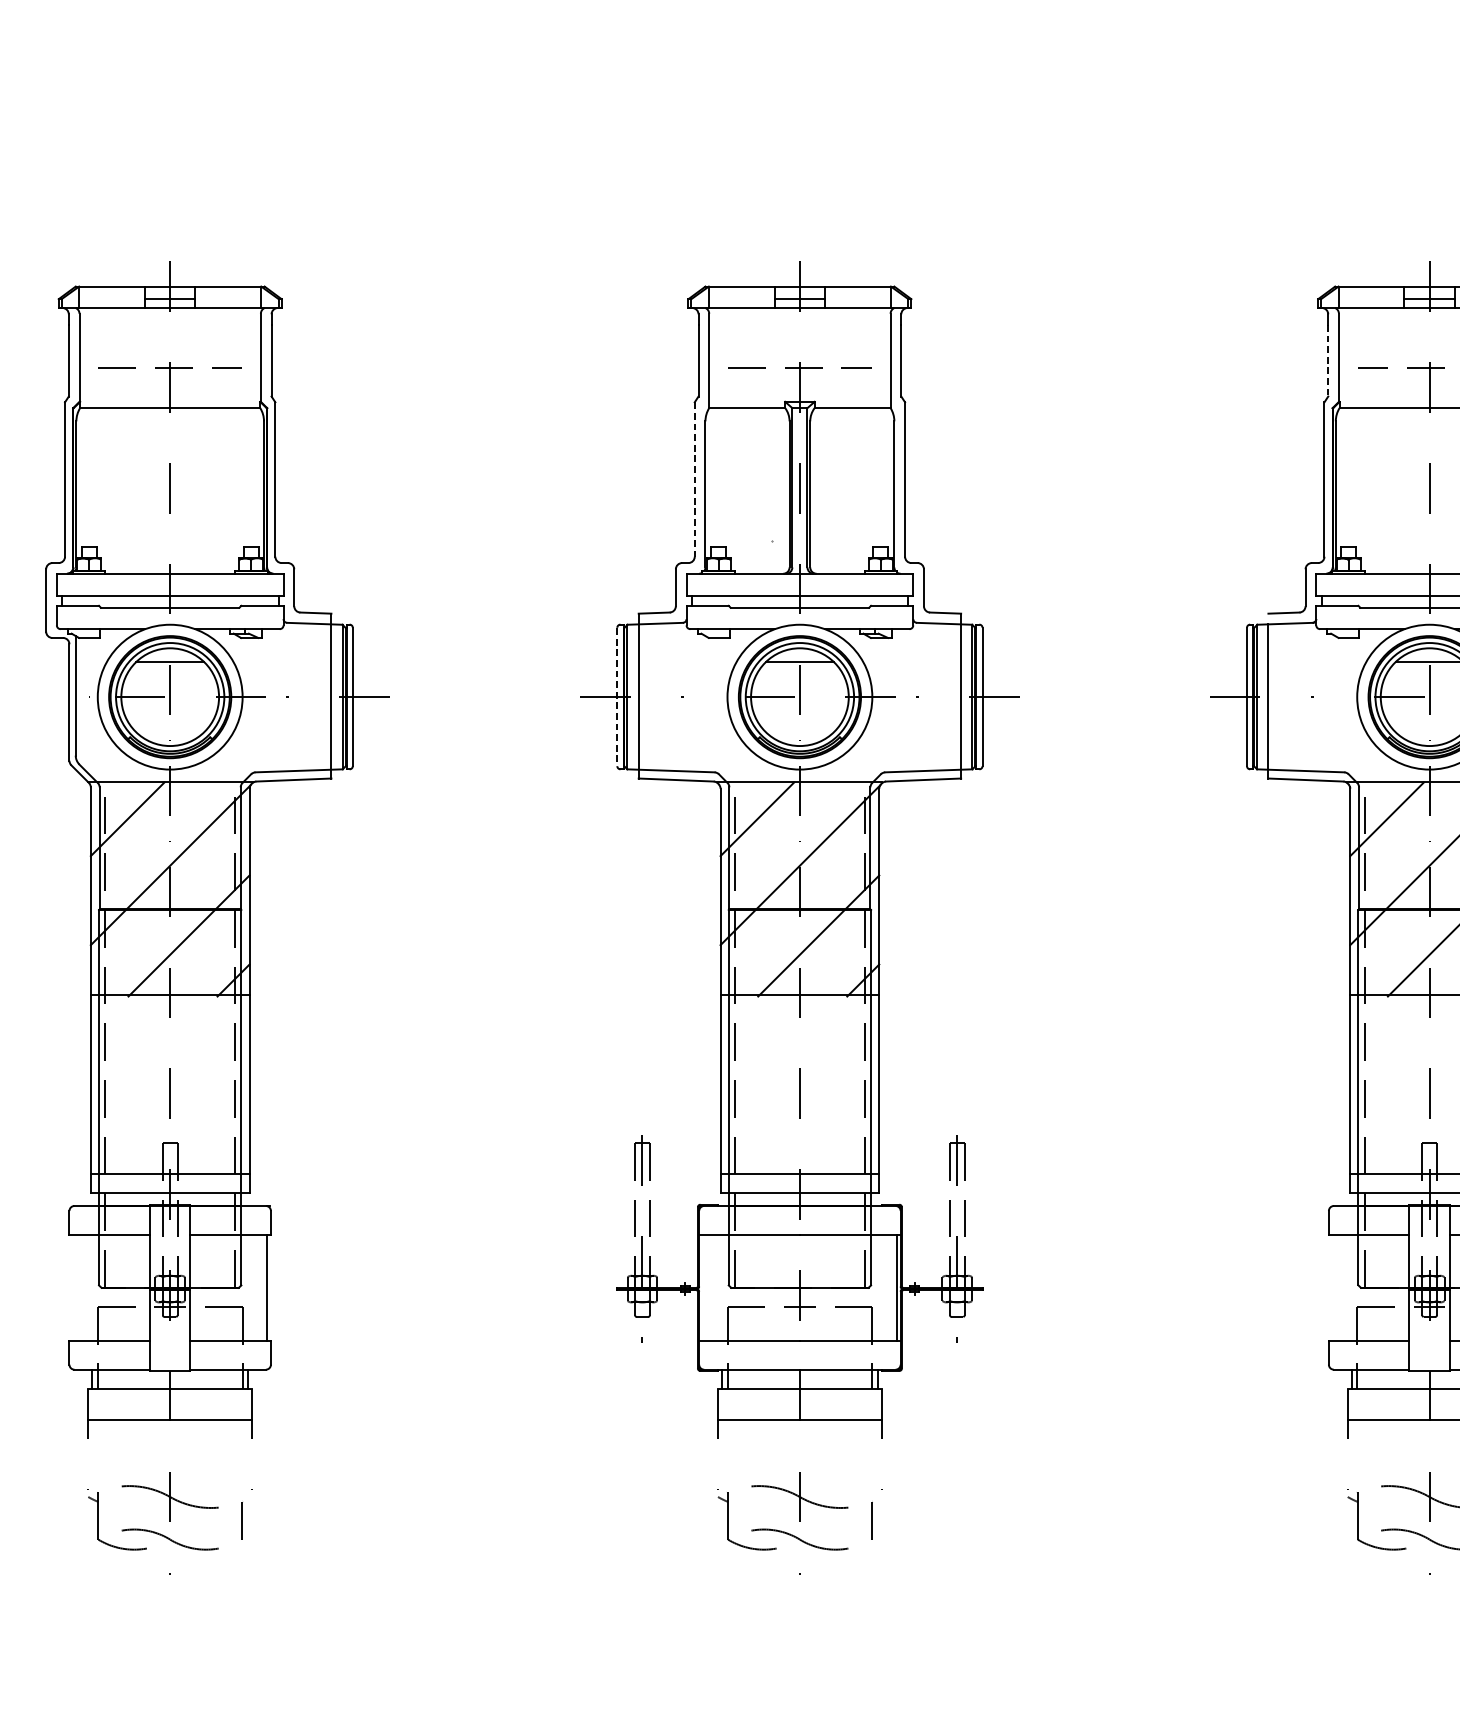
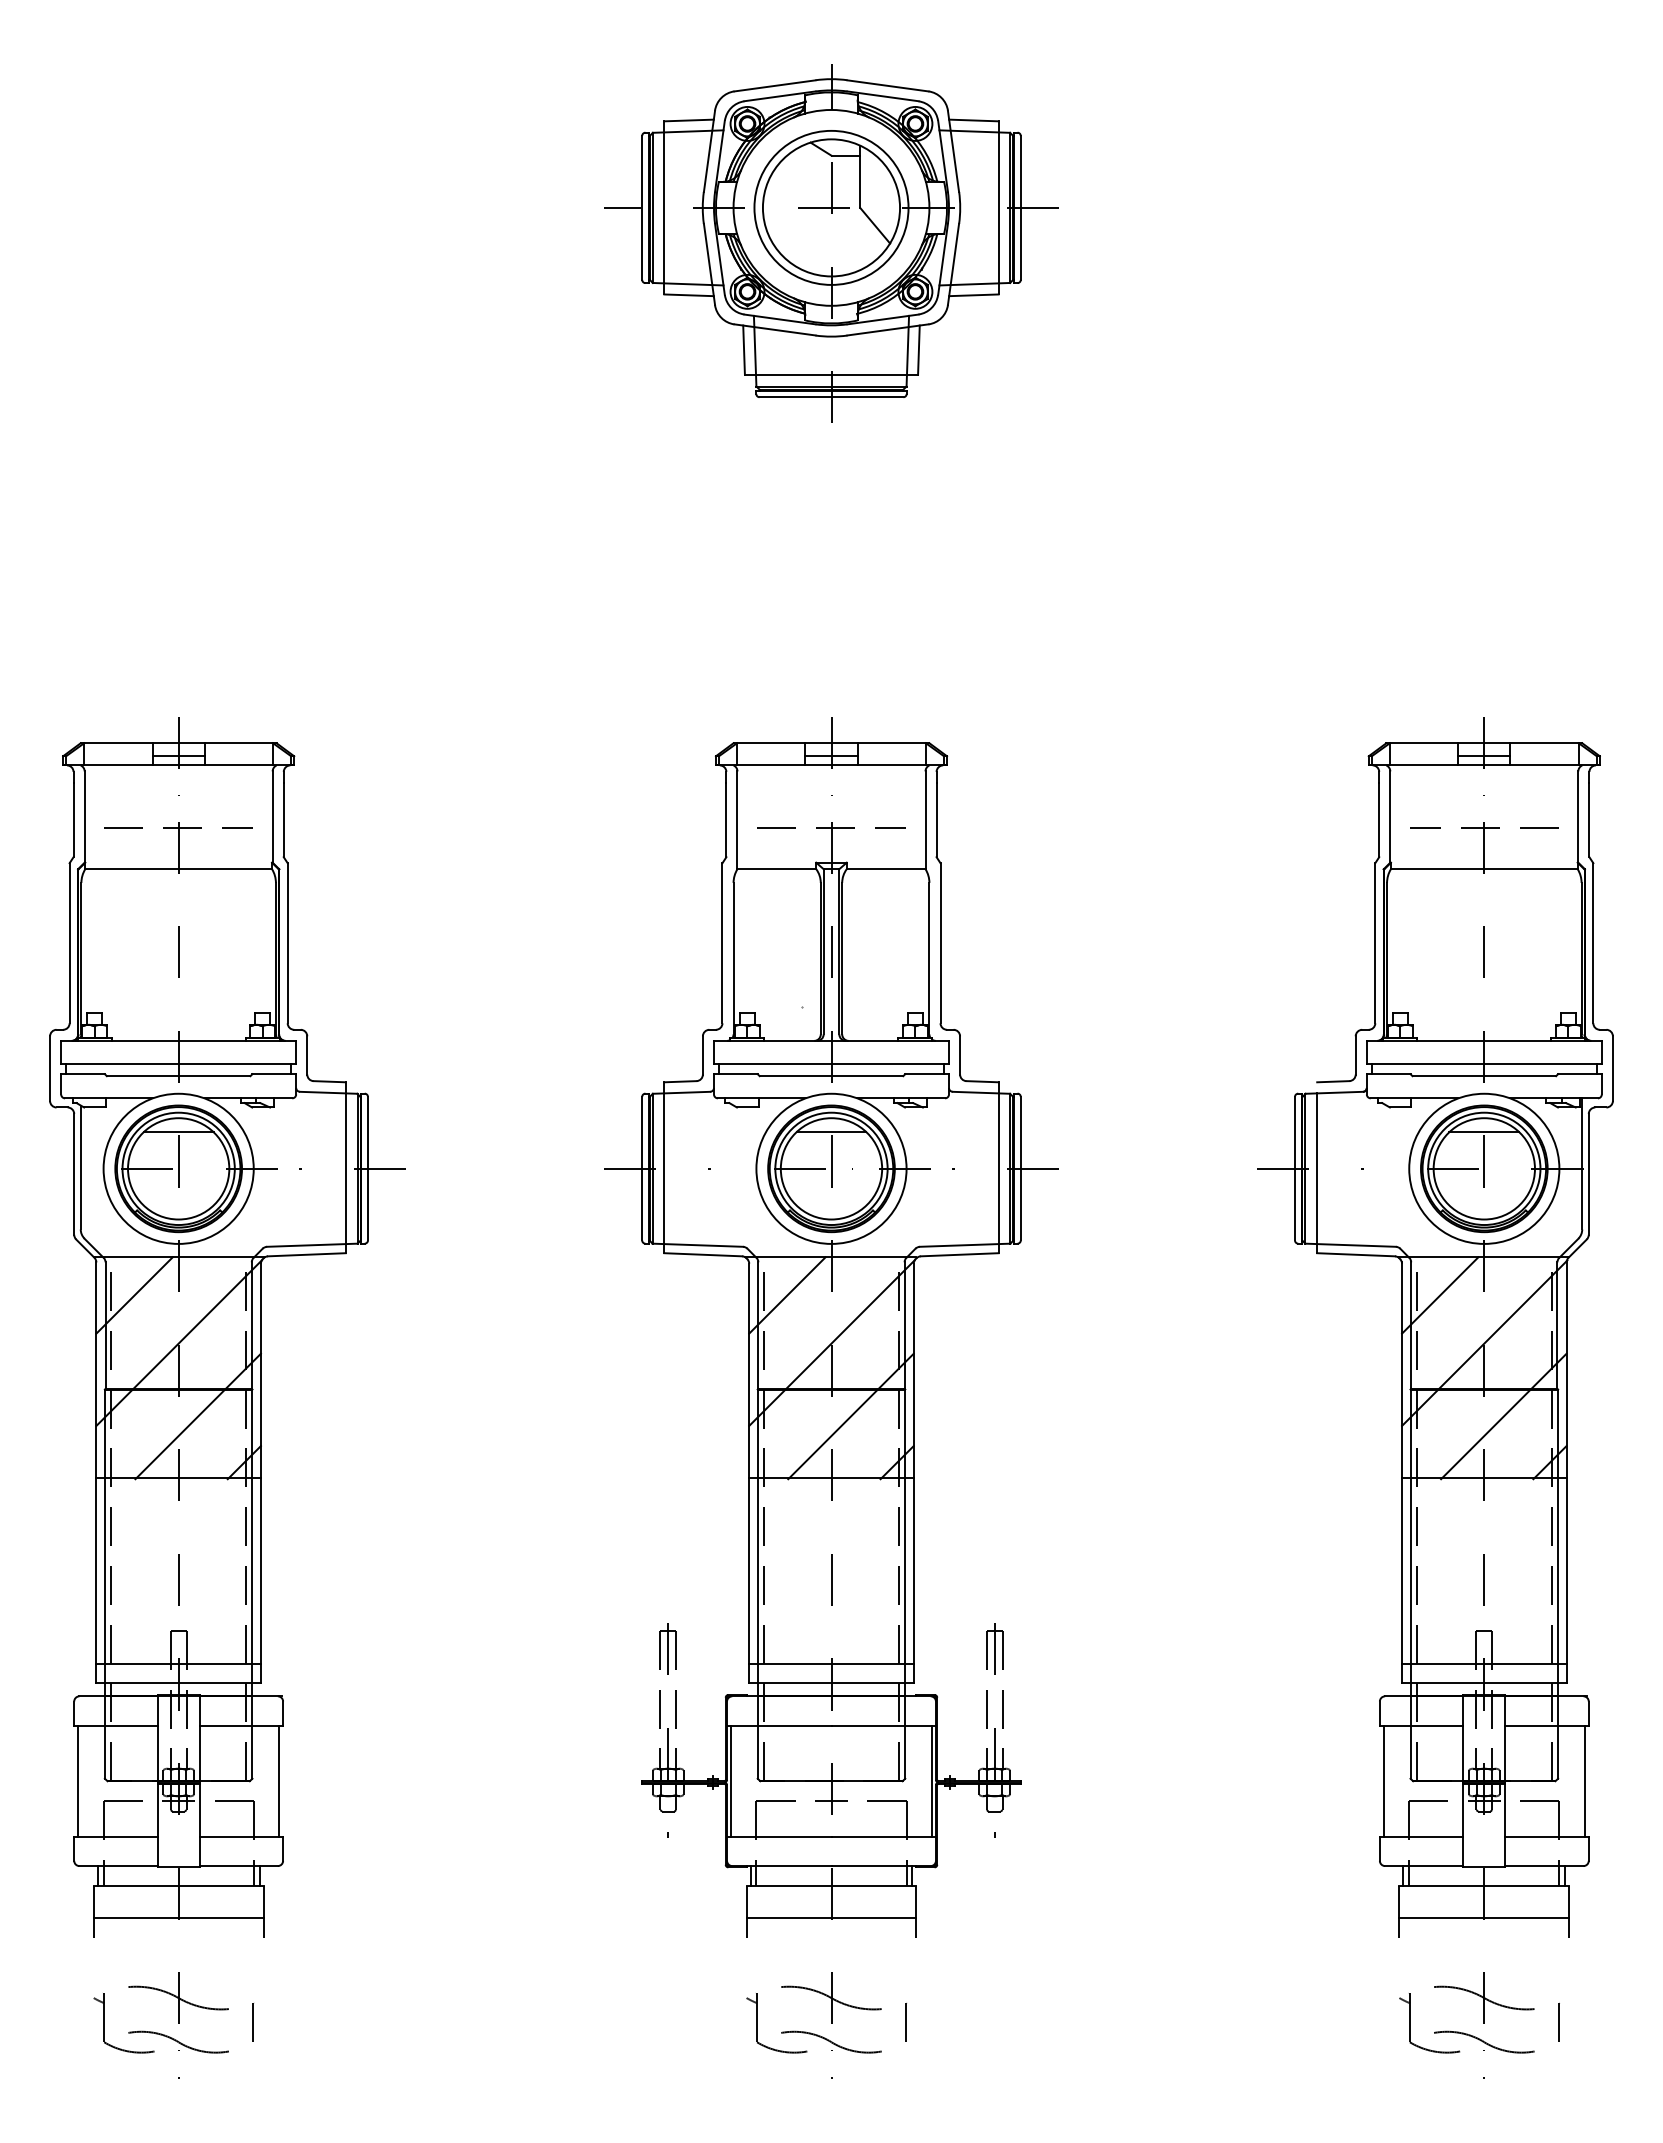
line: (1328, 361) -> (1379, 820), dashed -> solid
line: (694, 479) -> (722, 943), dashed -> solid
line: (617, 696) -> (642, 1168), dashed -> solid
line: (73, 1288) -> (78, 1781), added
line: (702, 1288) -> (730, 1781), added
line: (1332, 1288) -> (1383, 1781), added

